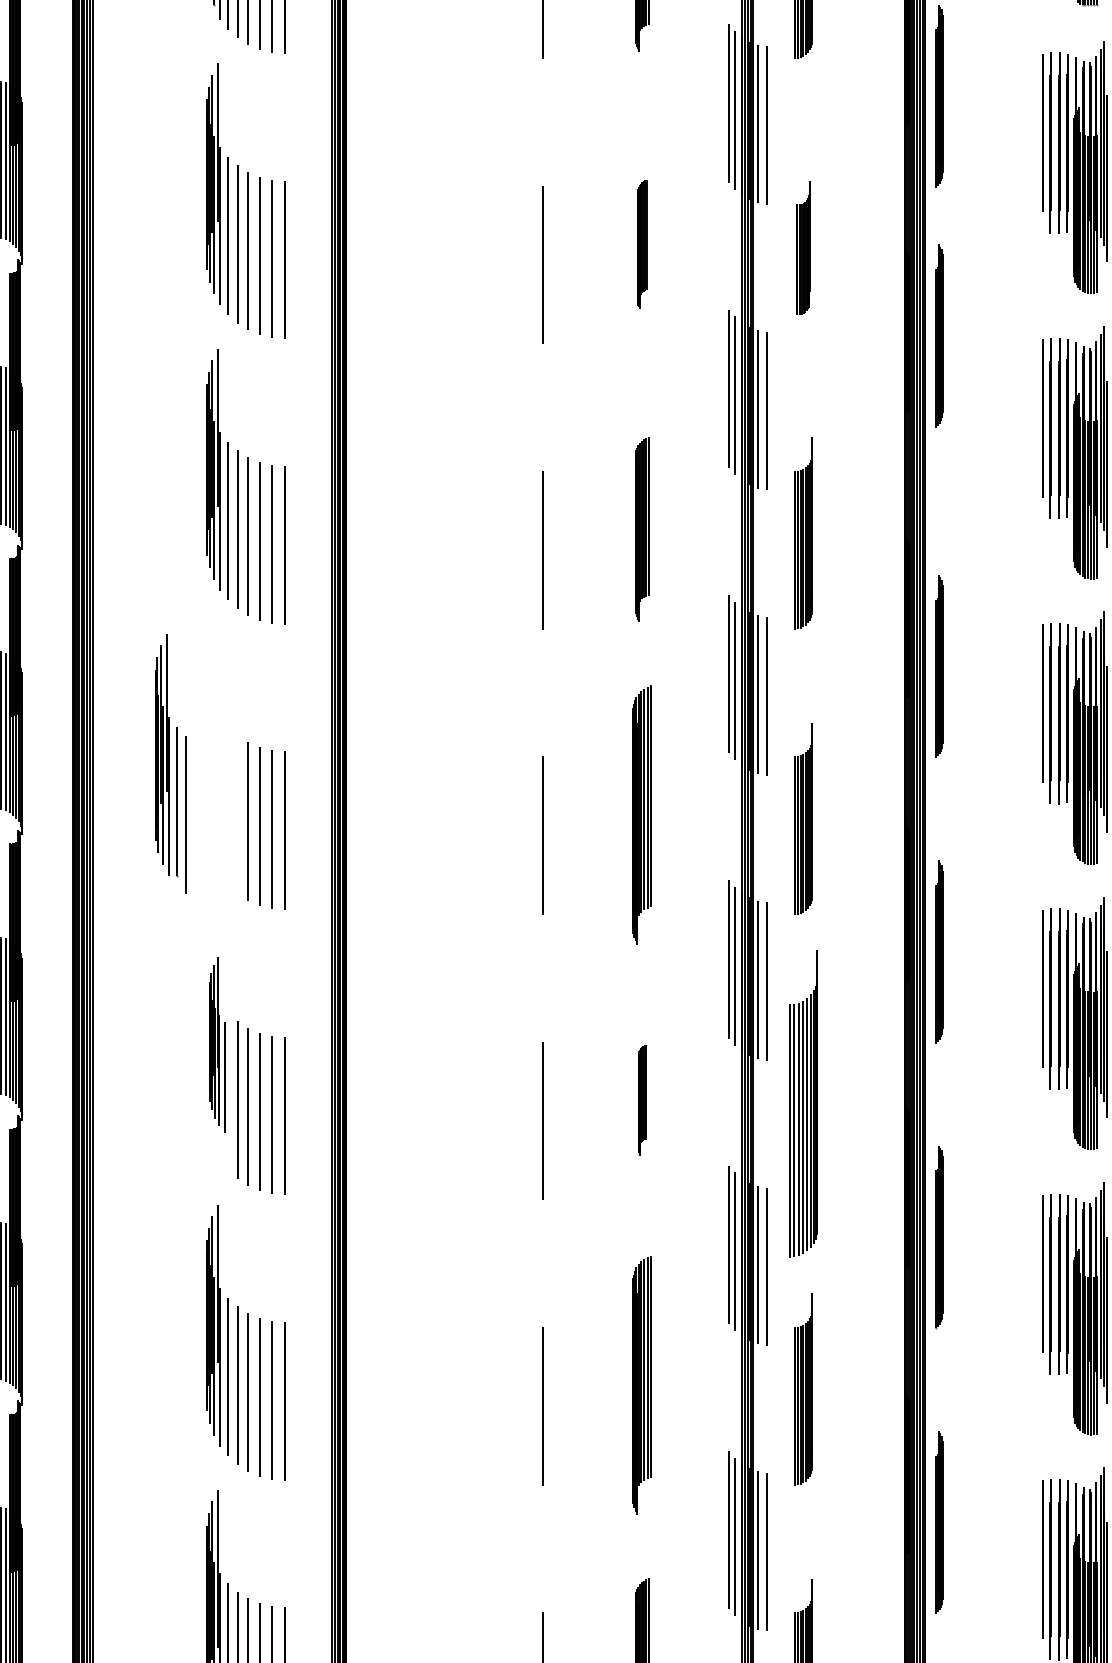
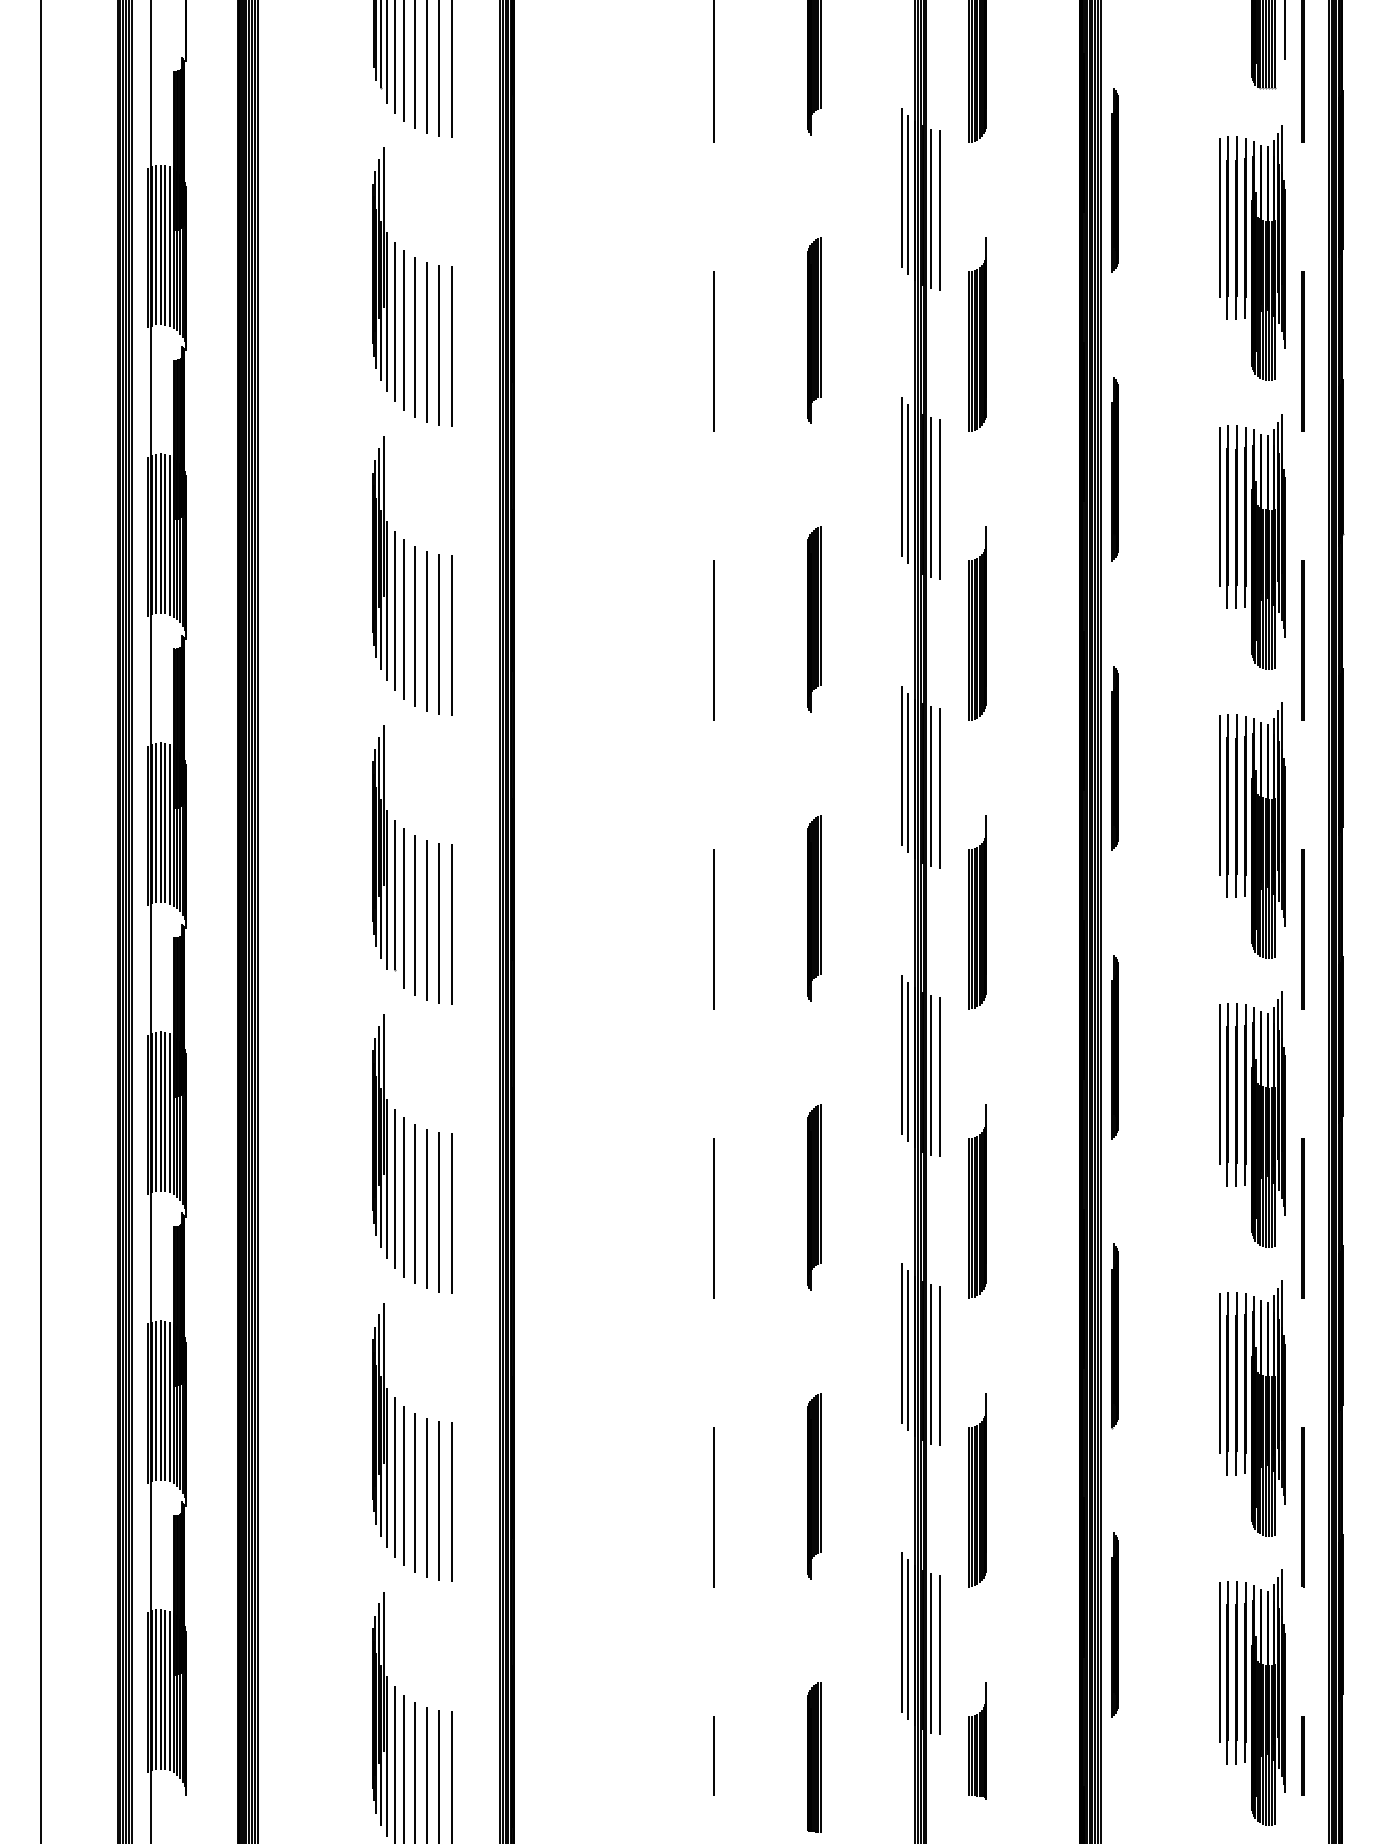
part: (642, 244) -> (814, 330), size x1.43
part: (803, 248) -> (977, 334), size x1.43
part: (938, 335) -> (1114, 469), moved
part: (170, 763) -> (388, 856), moved
part: (642, 814) -> (814, 908), size x0.71
part: (216, 1045) -> (383, 1141), size x1.43
part: (642, 1100) -> (814, 1197), size x1.67
part: (803, 1104) -> (977, 1201), size x0.62
part: (642, 1385) -> (814, 1486), size x0.71

